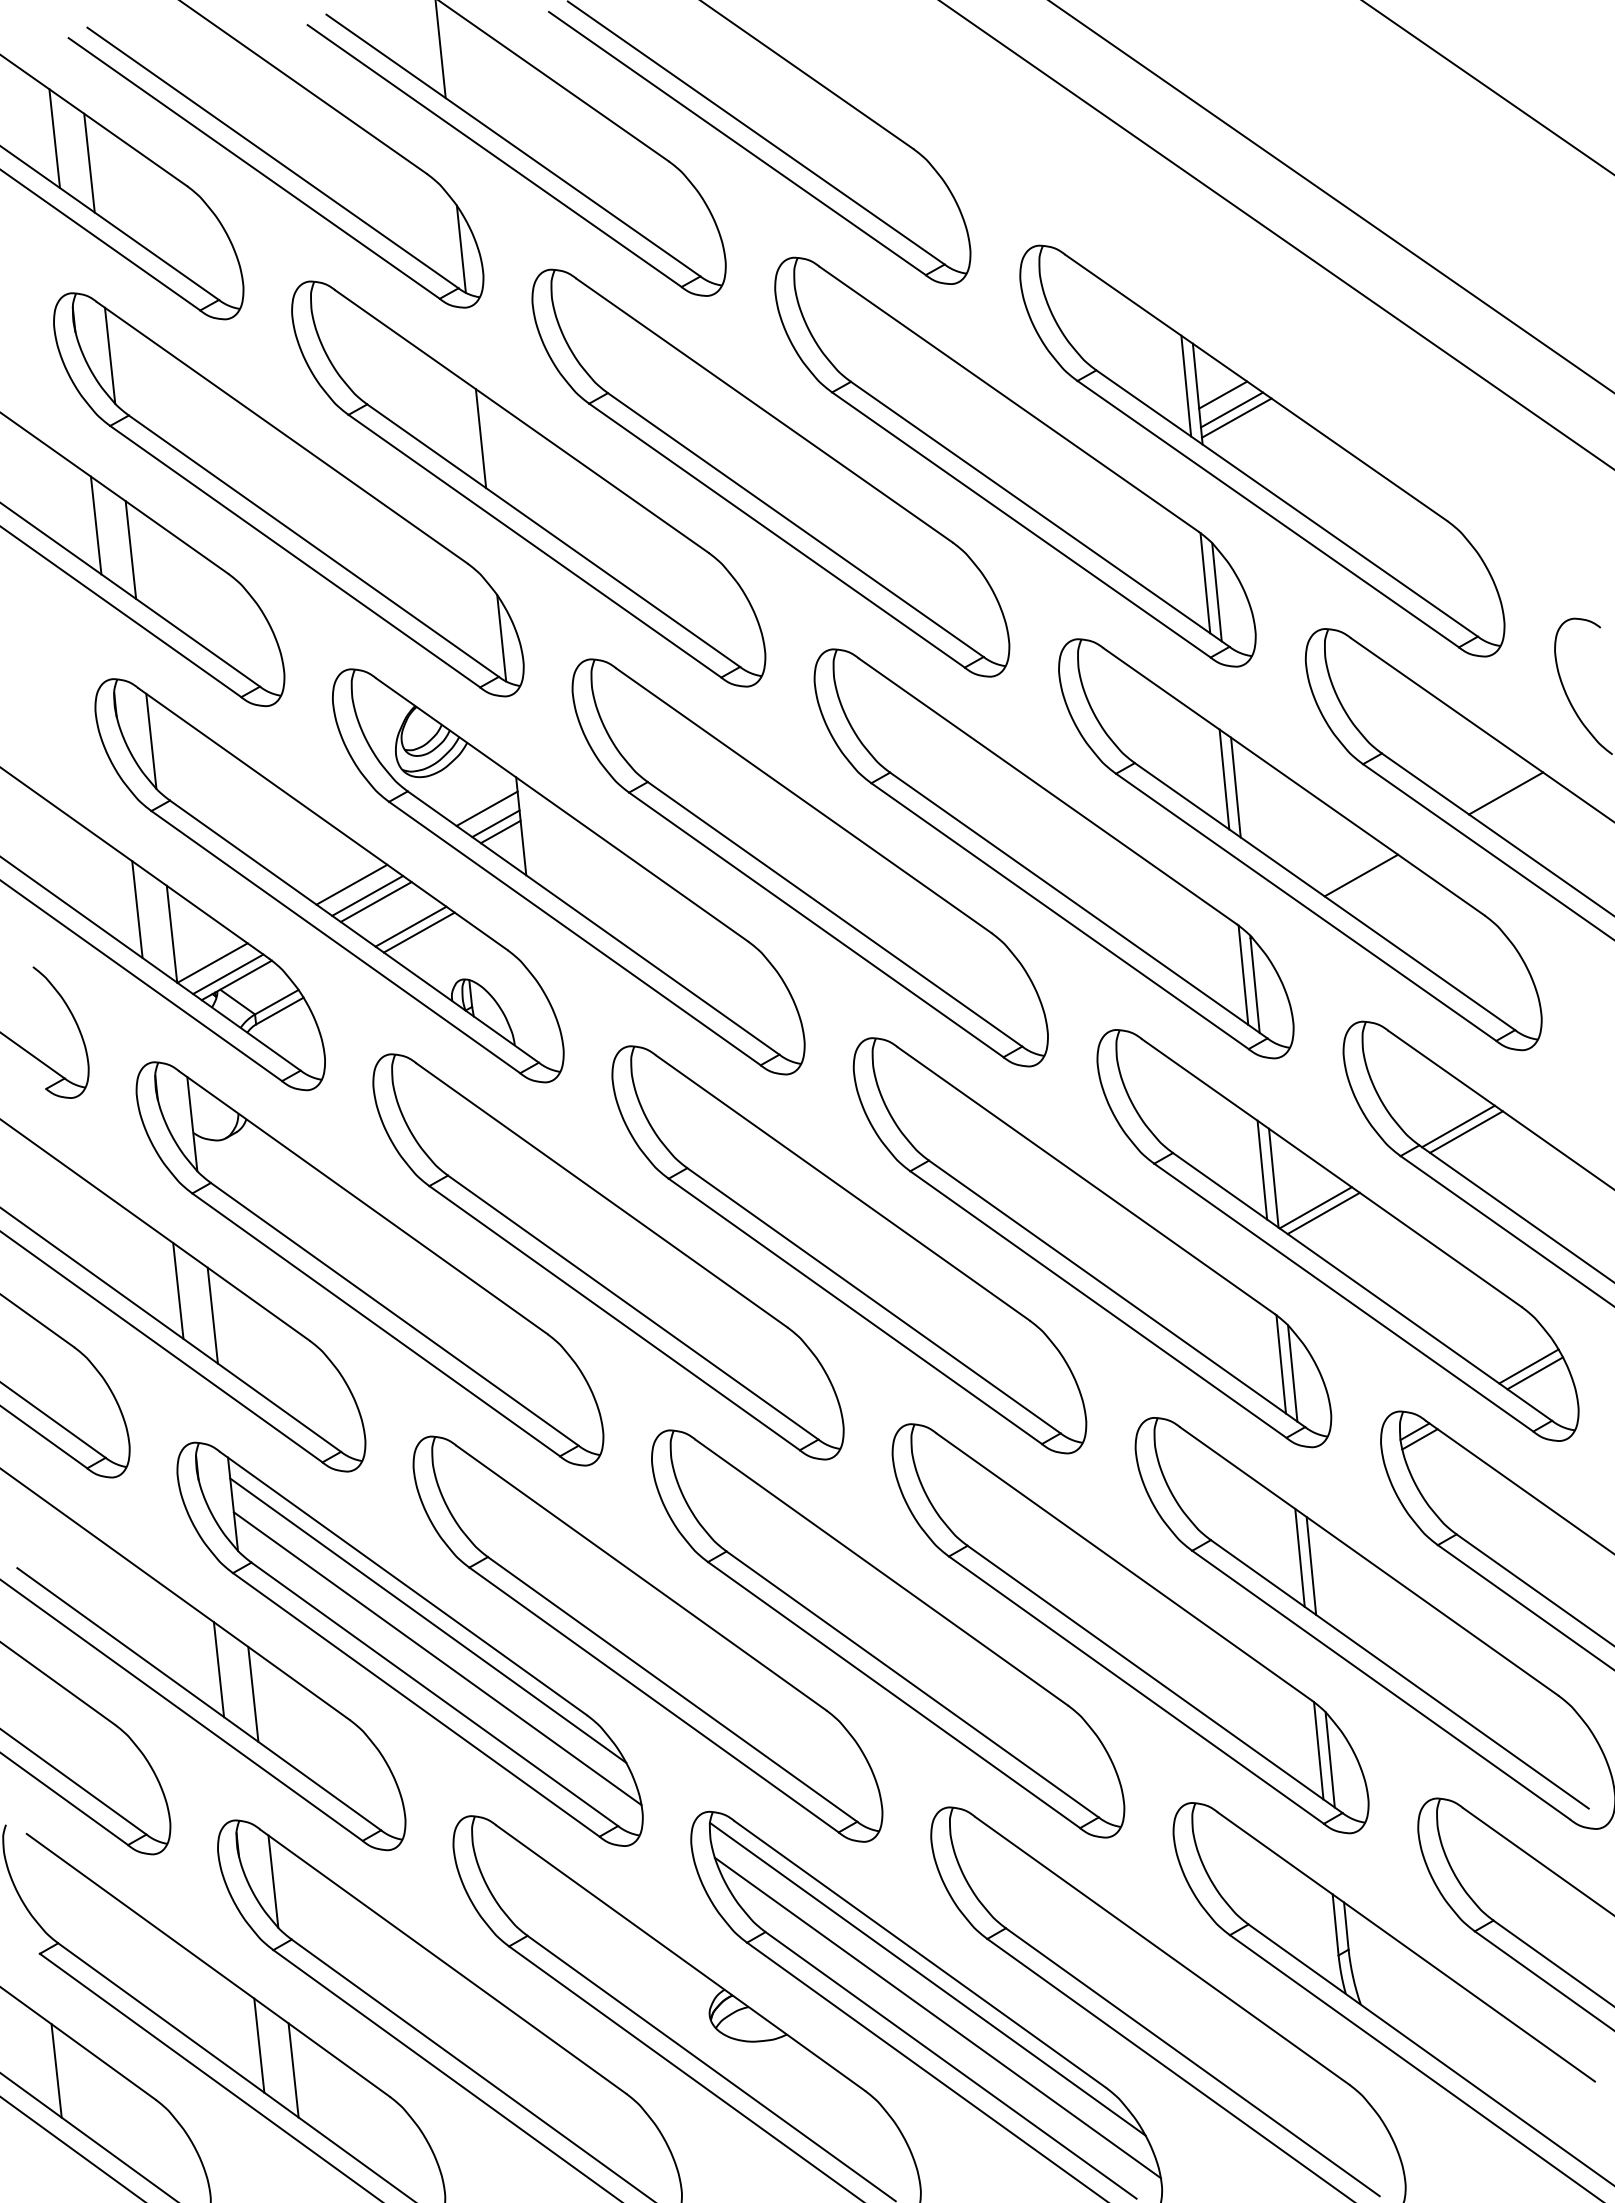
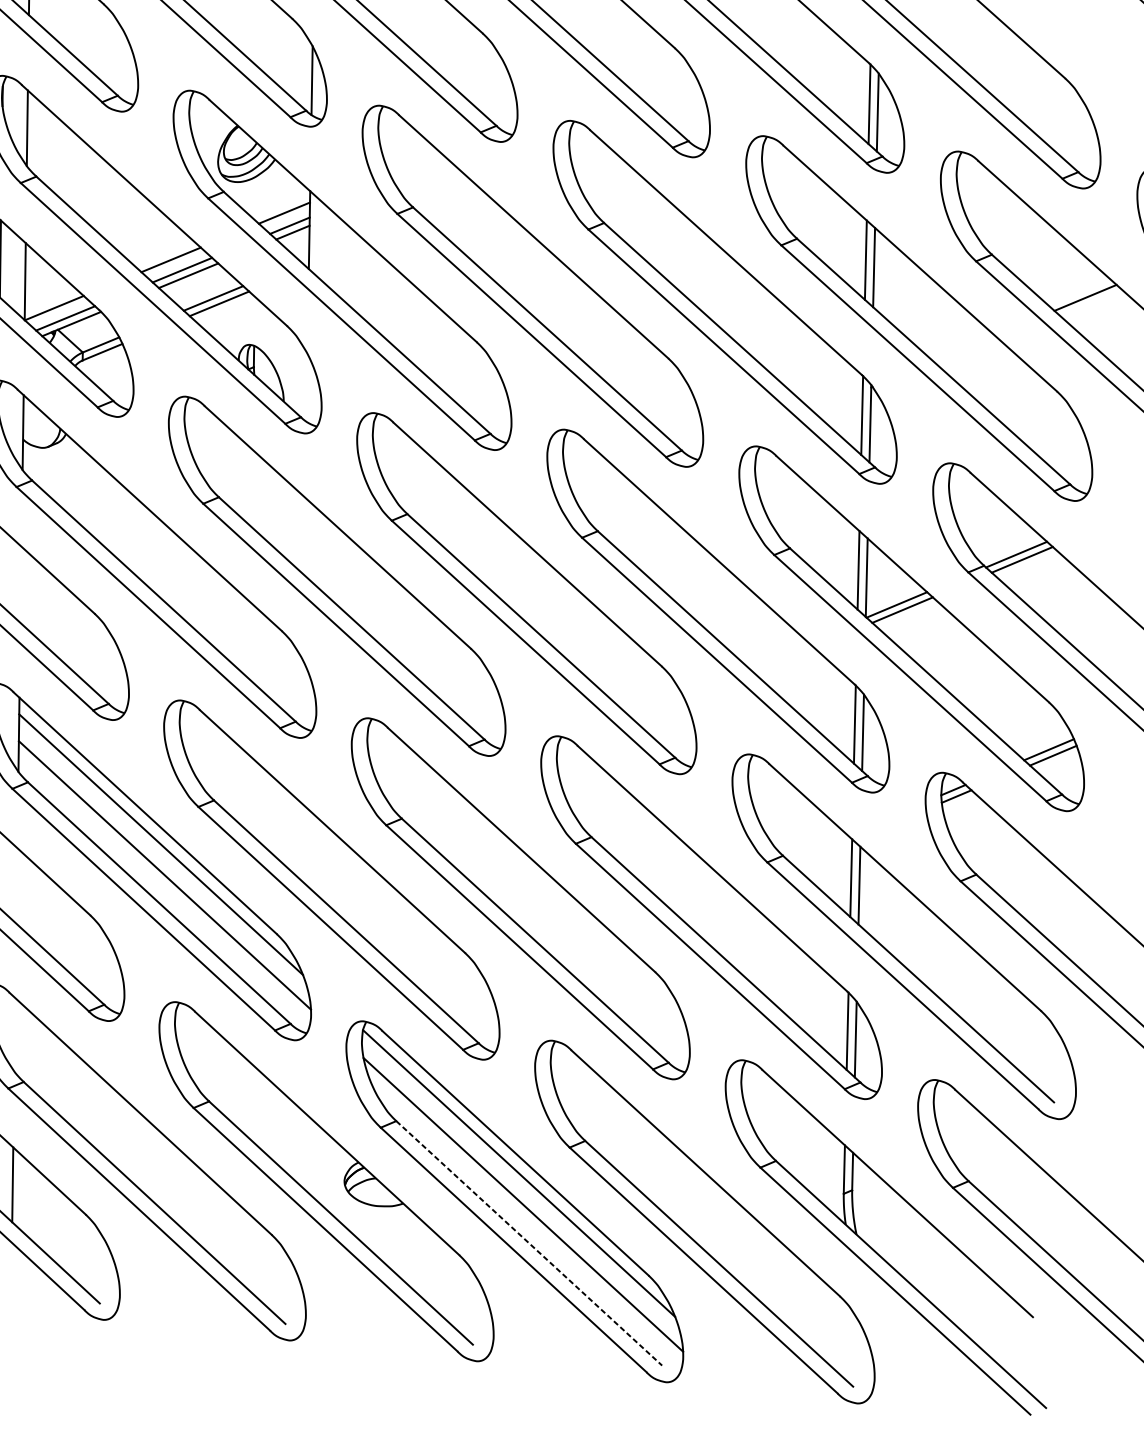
line: (1361, 875) -> (964, 348), removed
line: (212, 1315) -> (20, 584), removed
line: (253, 1693) -> (17, 885), removed
line: (273, 1881) -> (14, 1034), removed
line: (951, 2065) -> (529, 1243), solid -> dashed

